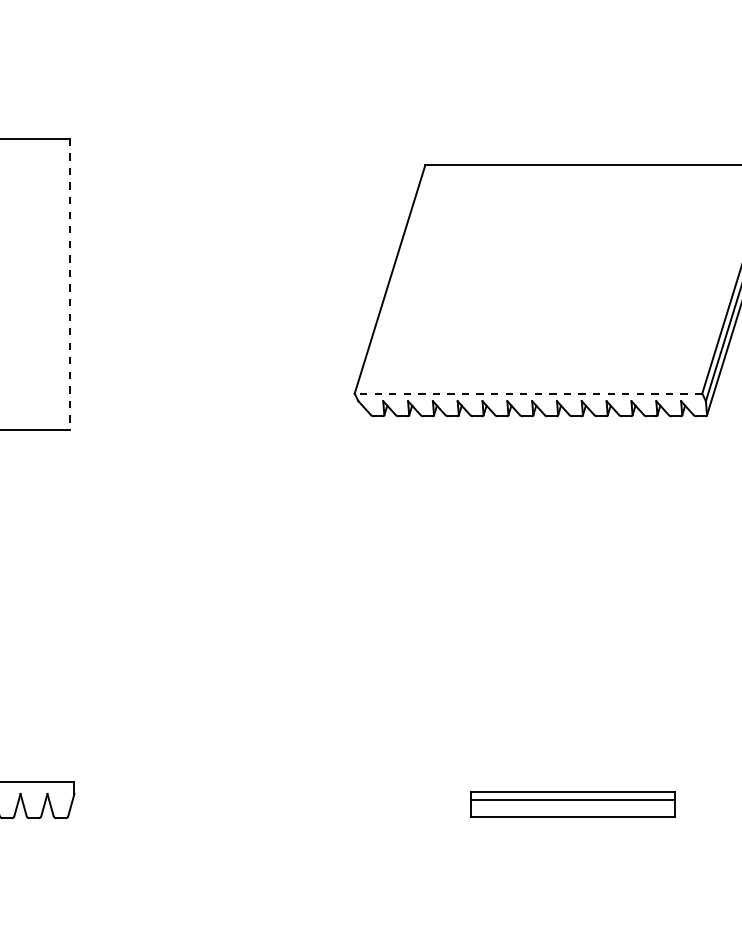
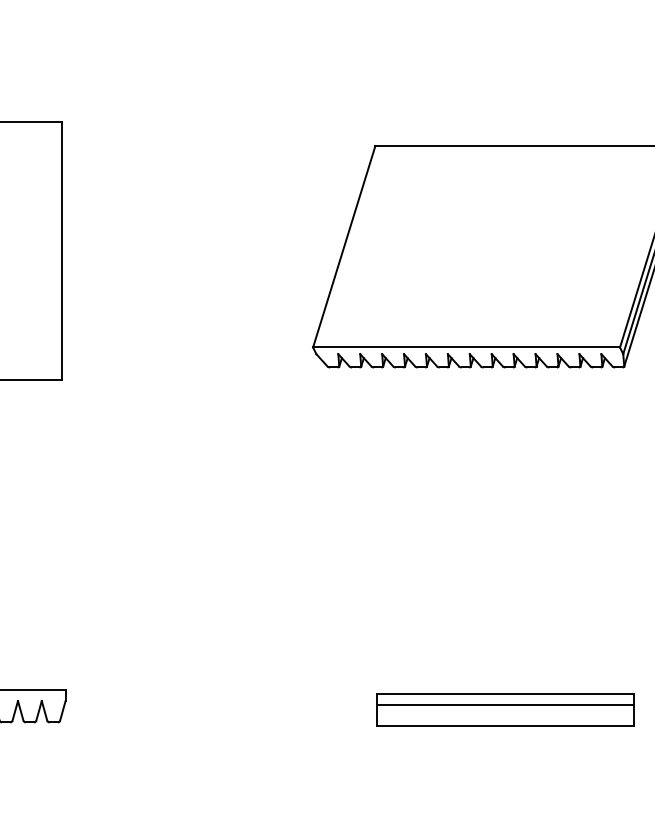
line: (70, 284) -> (62, 251), dashed -> solid
line: (528, 393) -> (466, 347), dashed -> solid
part: (572, 804) -> (505, 710), size x1.43

